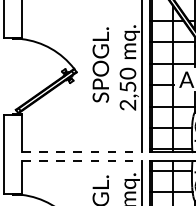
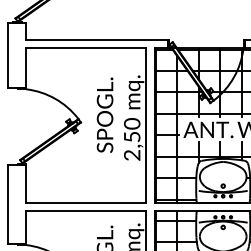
line: (82, 152) -> (86, 202), dashed -> solid
line: (82, 161) -> (86, 211), dashed -> solid

